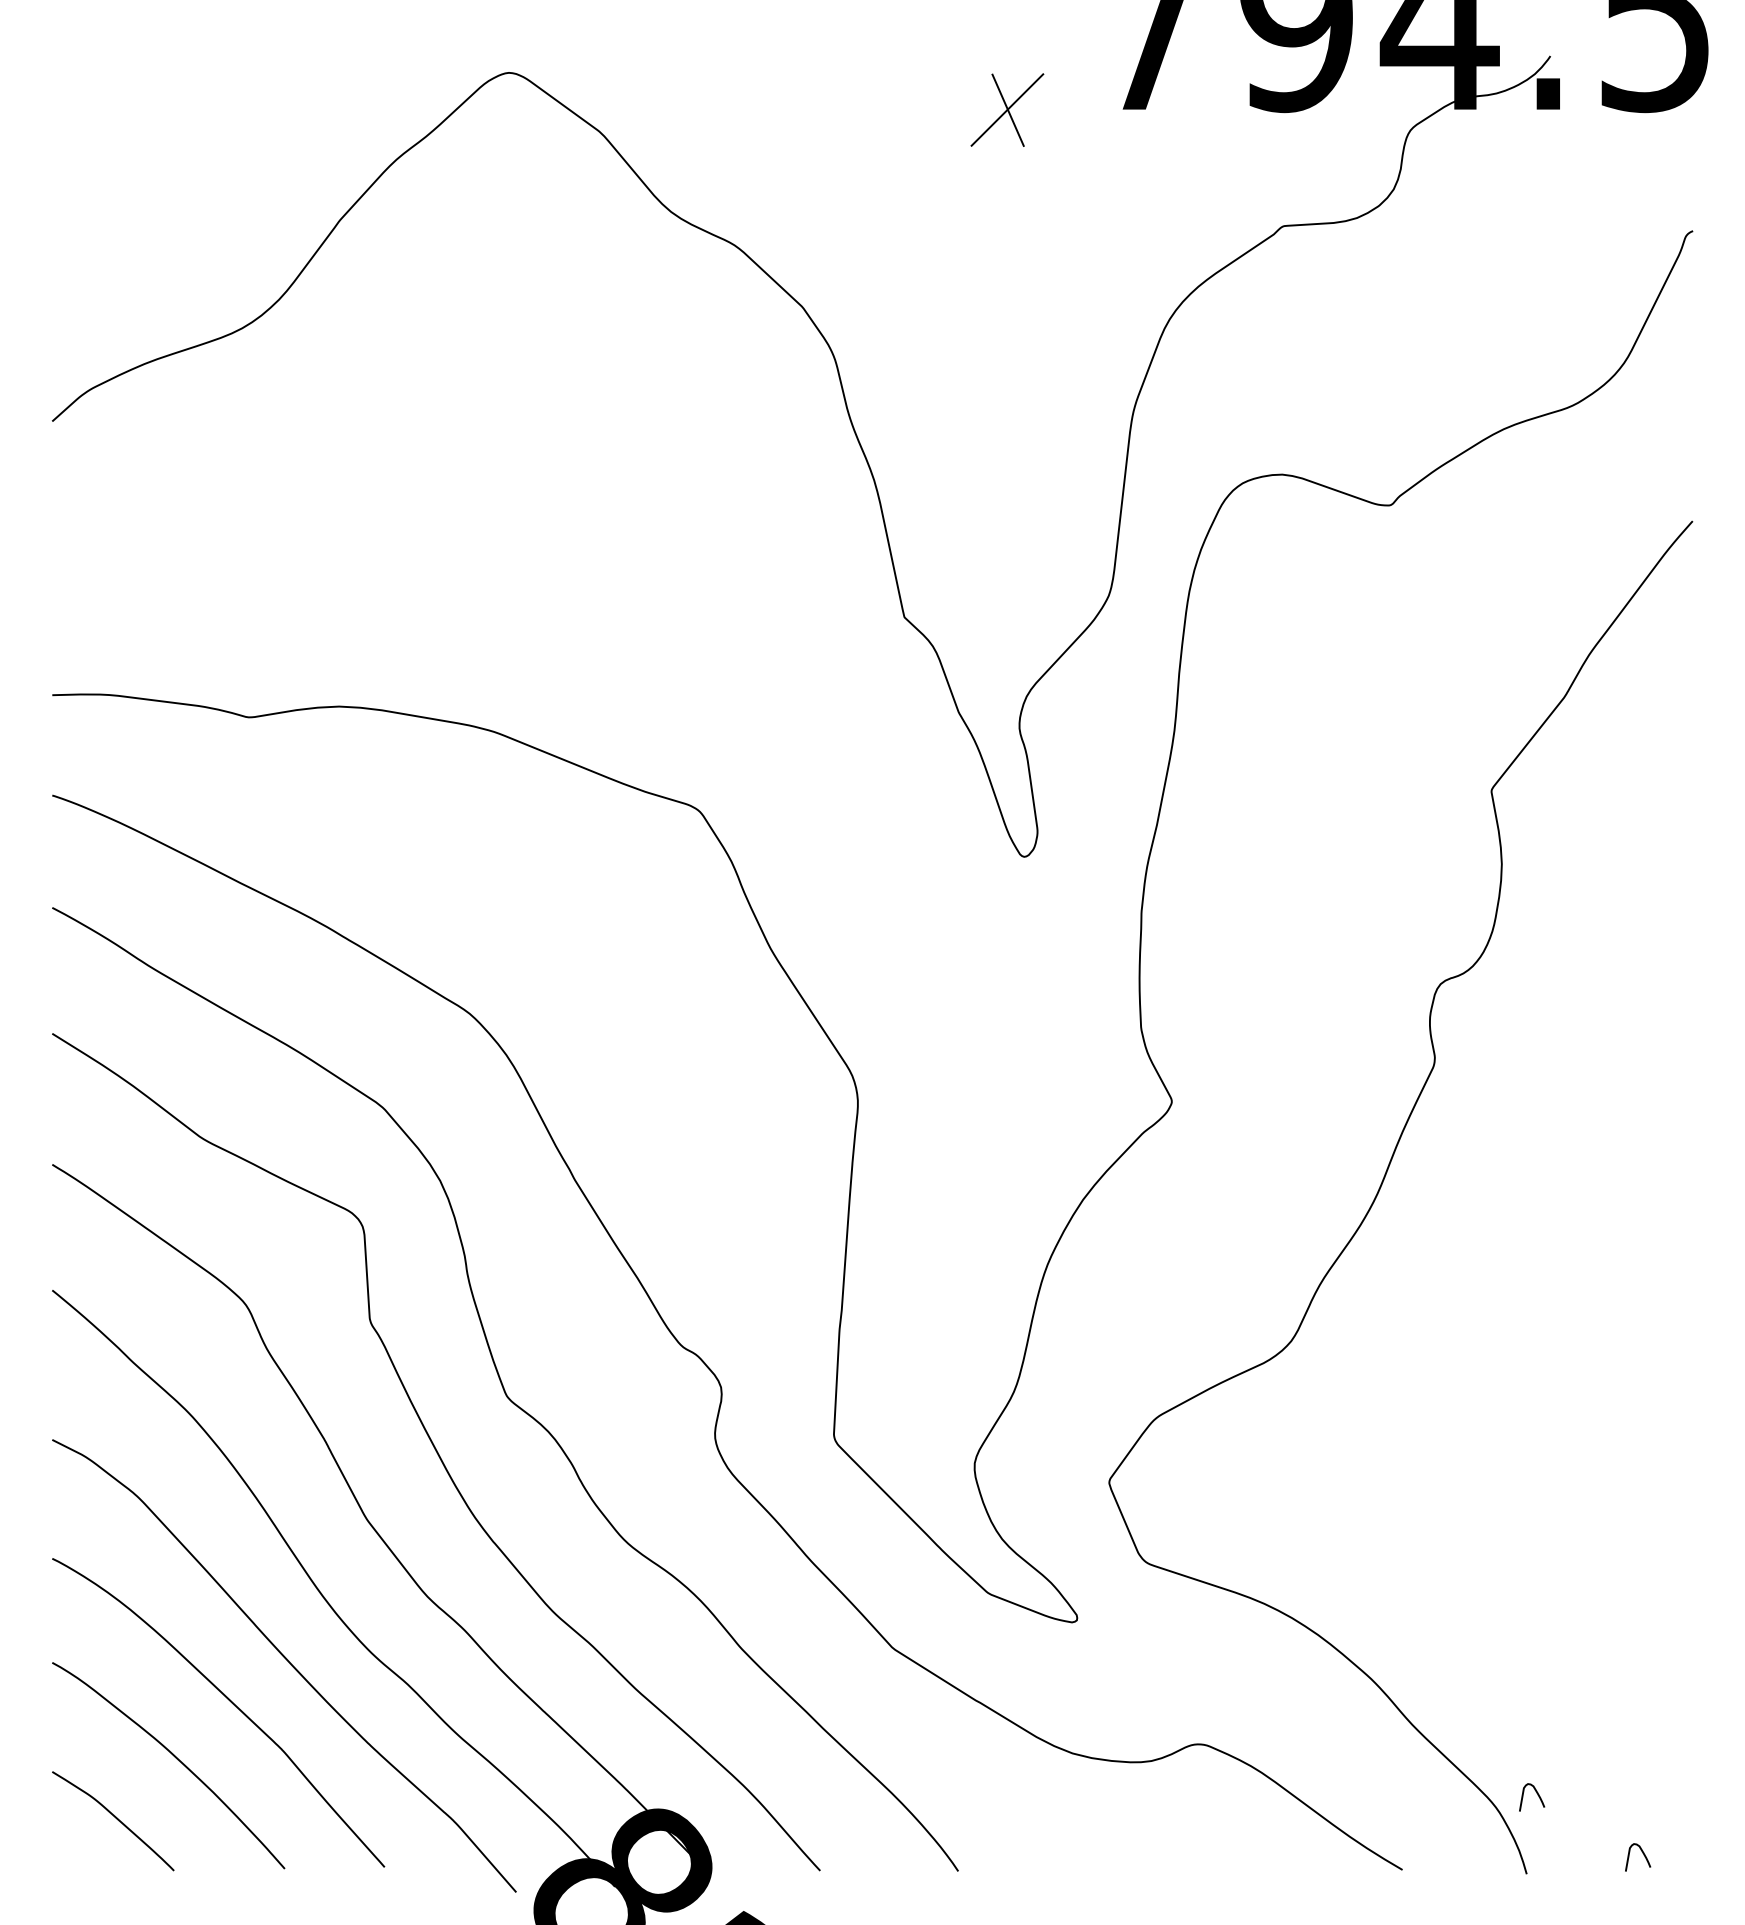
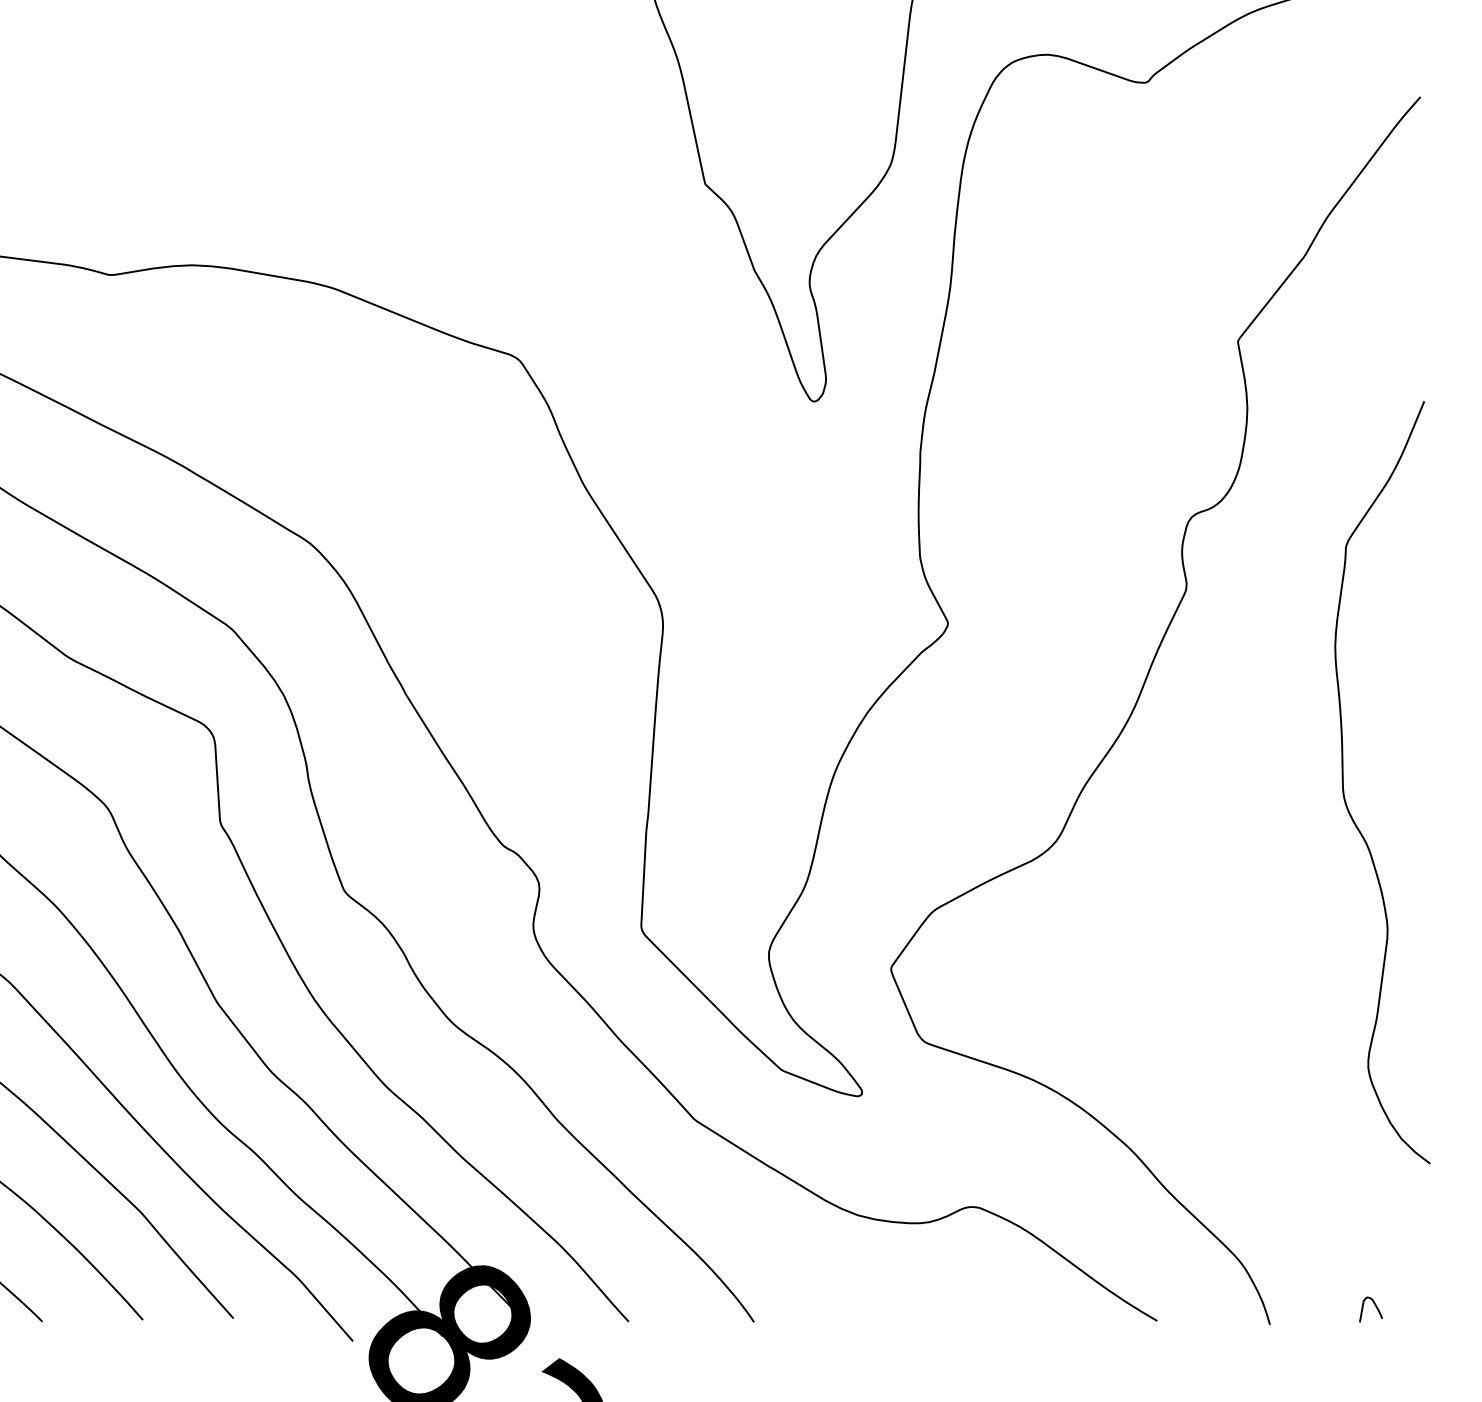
curve: (1608, 1281) -> (1344, 786), added
curve: (1537, 1795) -> (1279, 1253), removed

